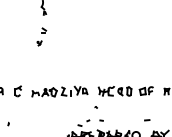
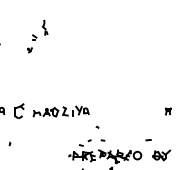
part: (42, 36) -> (32, 43), moved
part: (18, 91) -> (19, 111), size x1.4
part: (126, 91) -> (127, 111), removed

